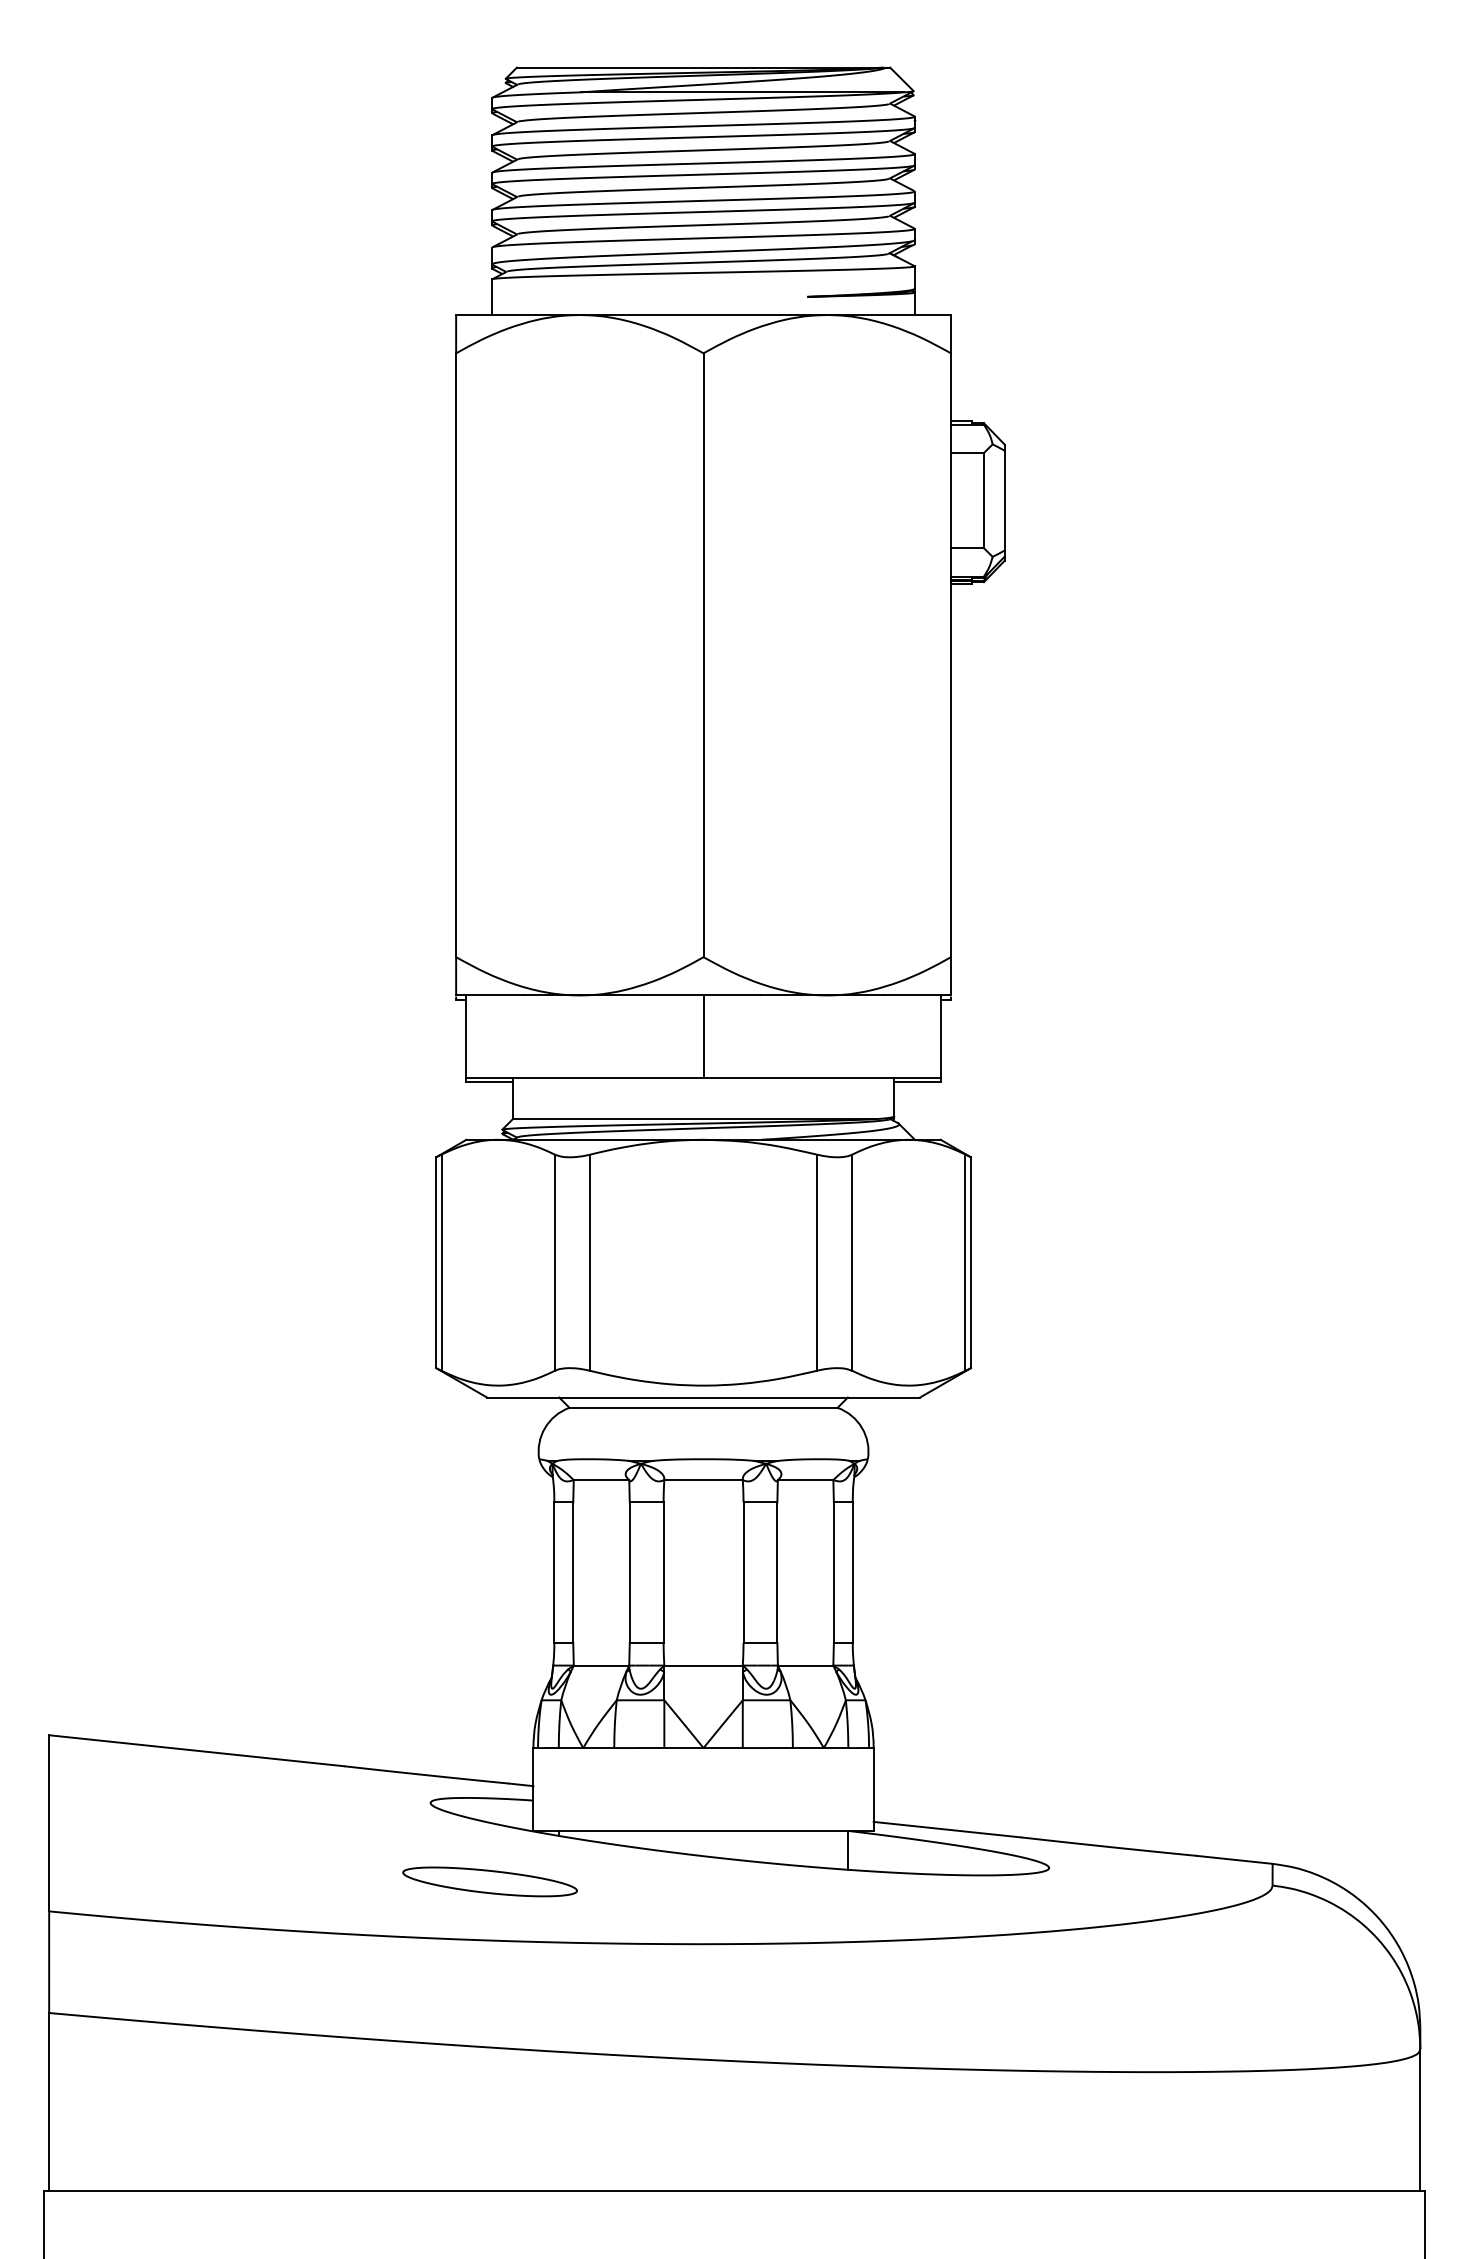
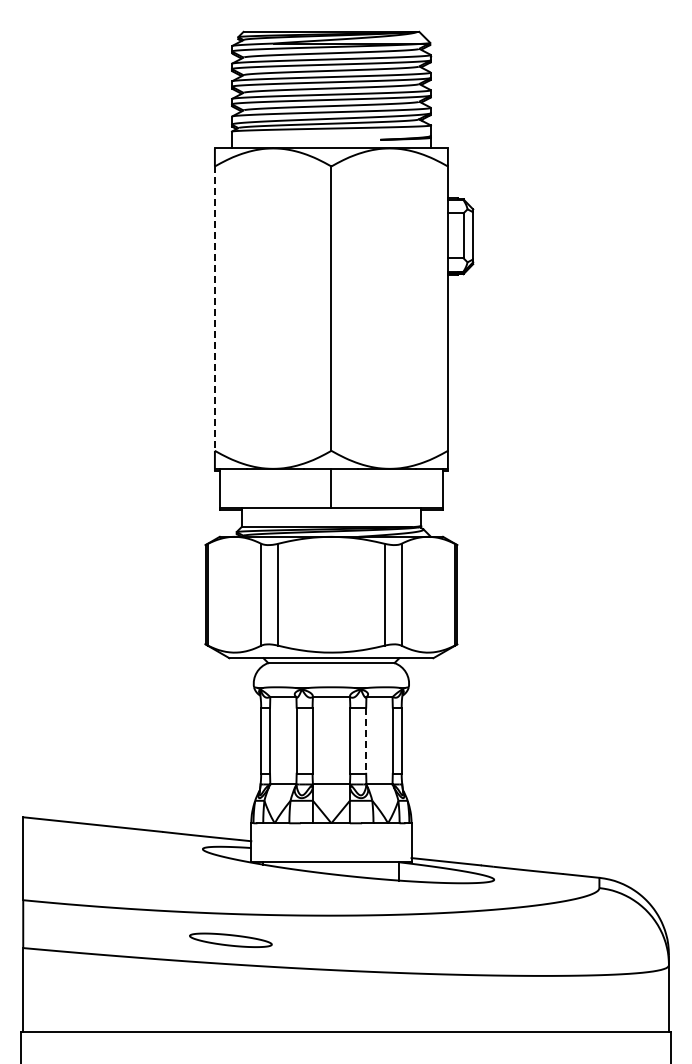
line: (455, 657) -> (214, 309), solid -> dashed
line: (778, 1574) -> (366, 741), solid -> dashed
part: (489, 1880) -> (230, 939), moved

